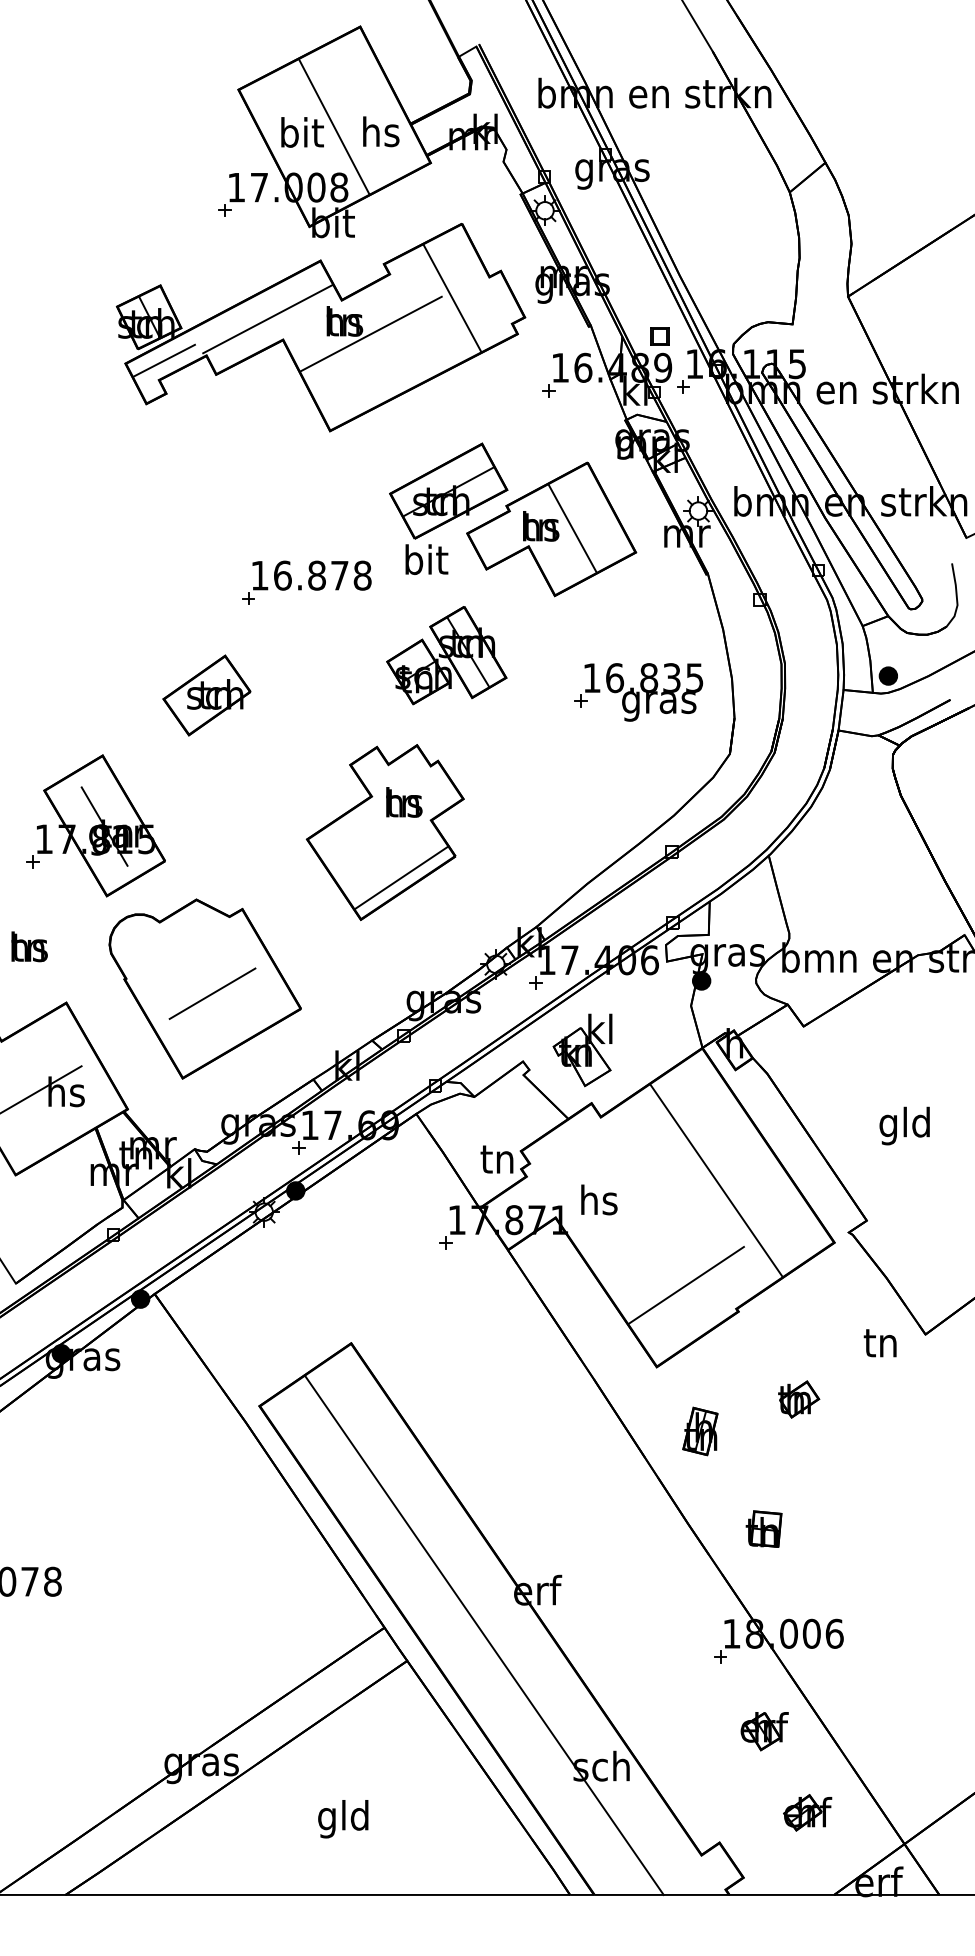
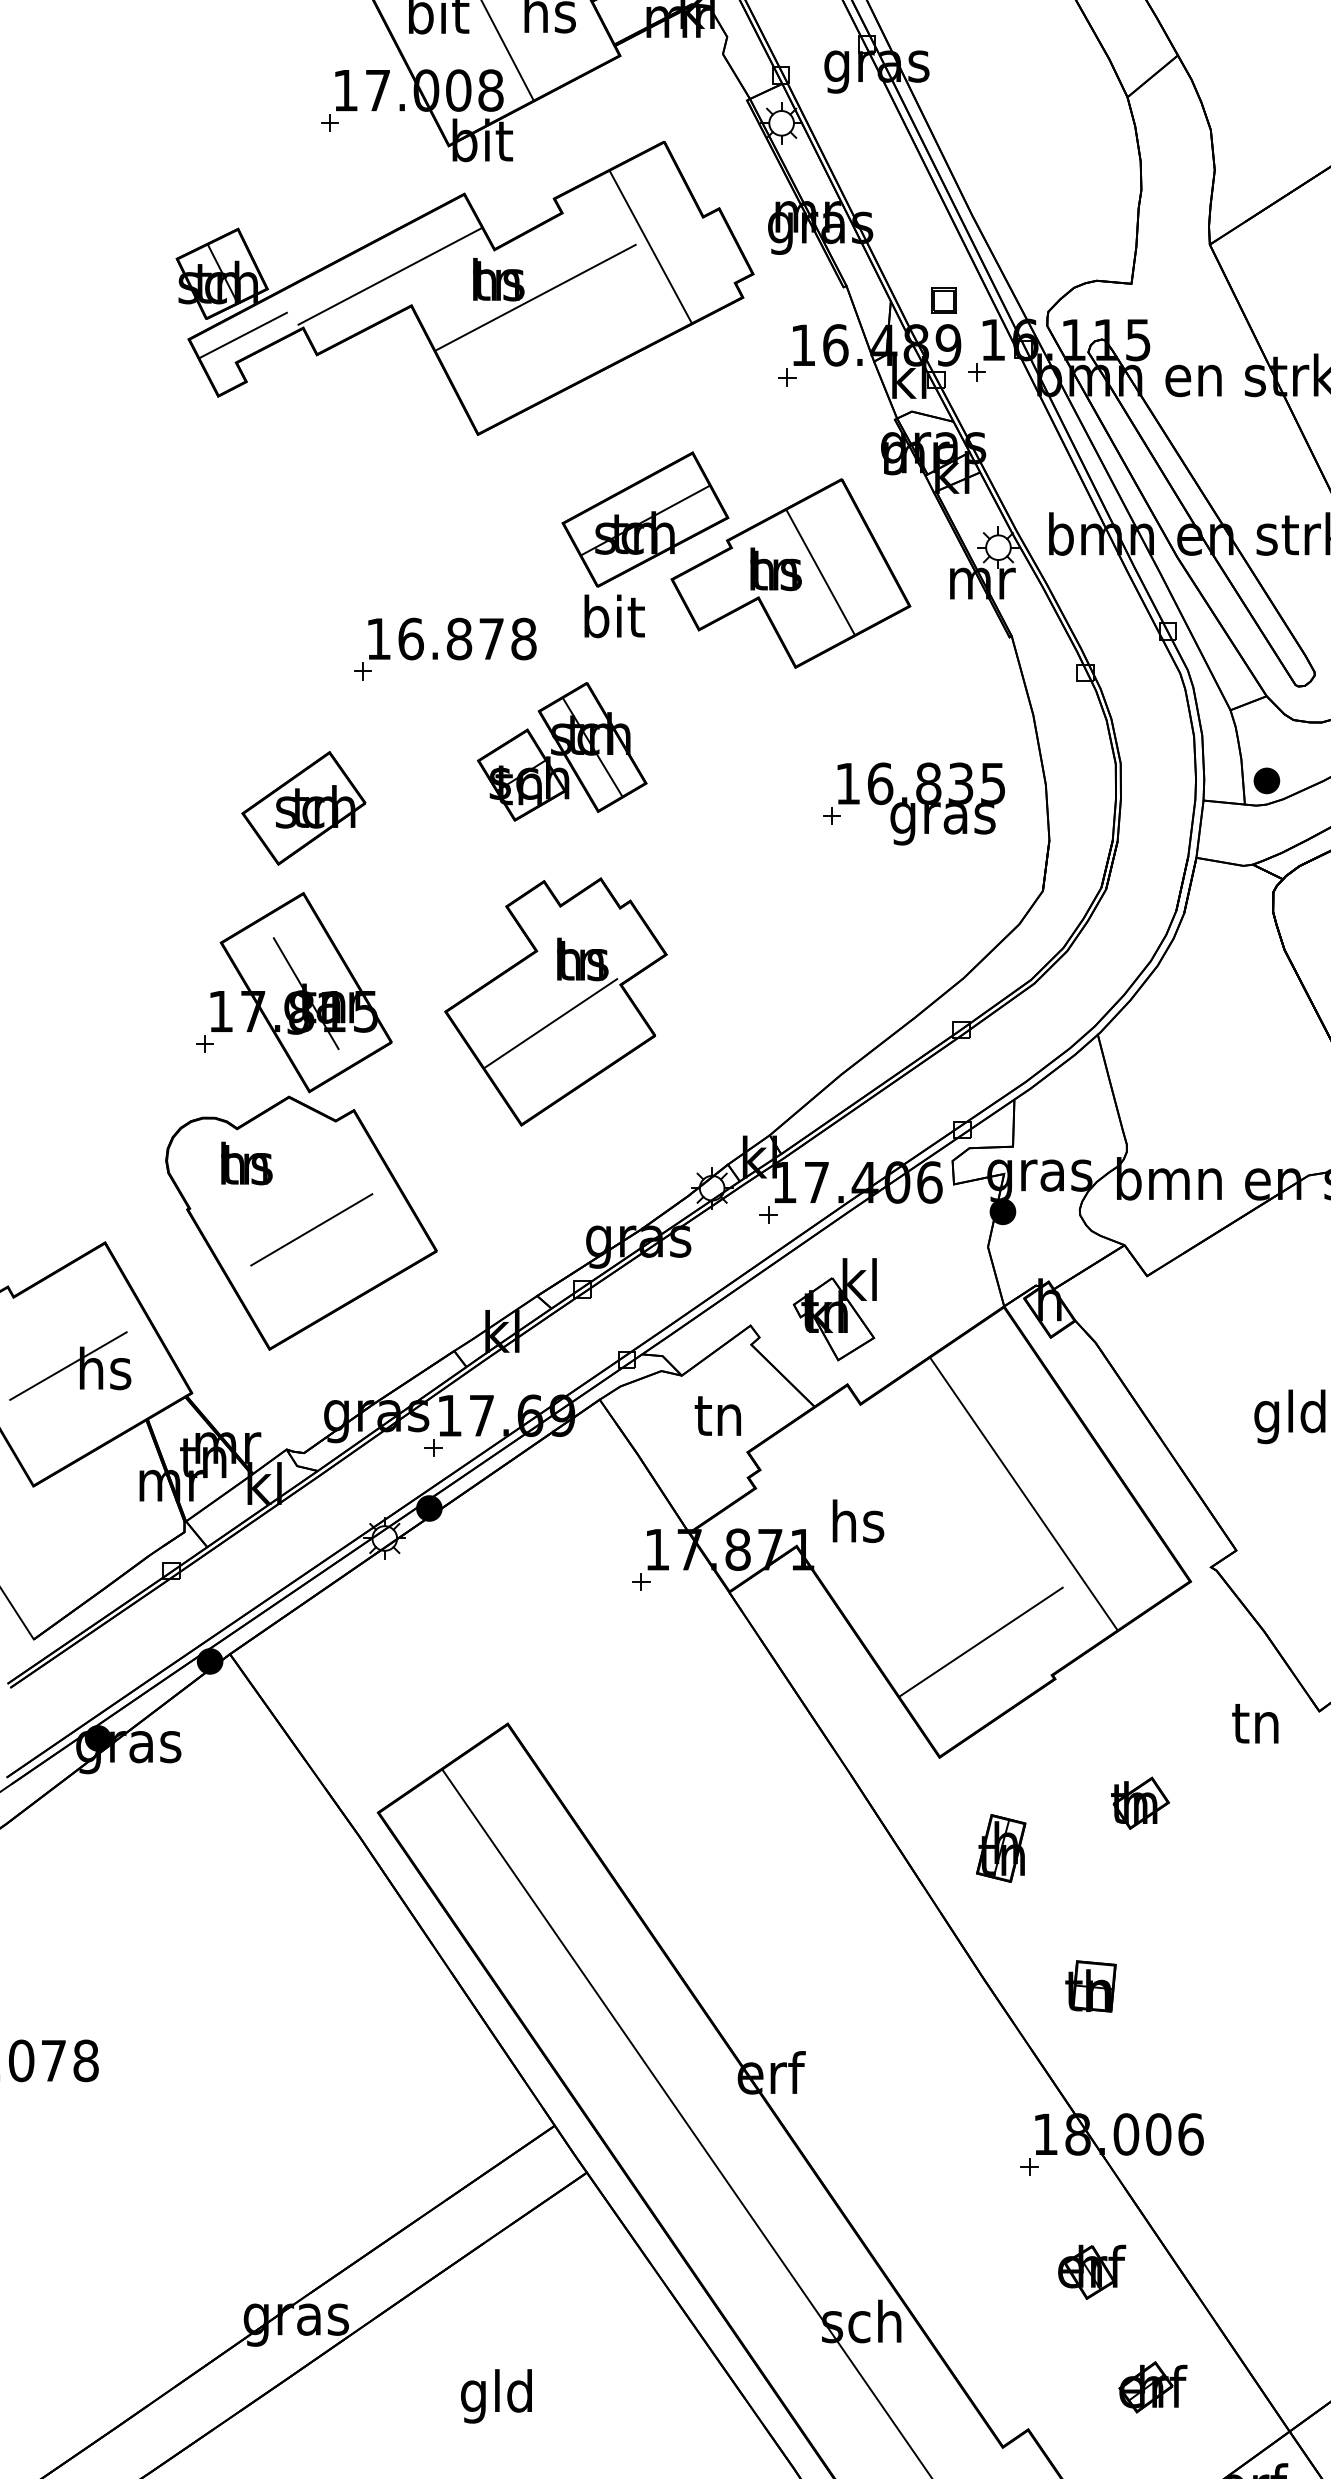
part: (446, 655) -> (561, 751), moved
part: (95, 825) -> (293, 992), moved
line: (401, 877) -> (550, 1023), moved
text: (29, 946) -> (246, 1163), moved
text: (496, 1159) -> (717, 1416), moved

